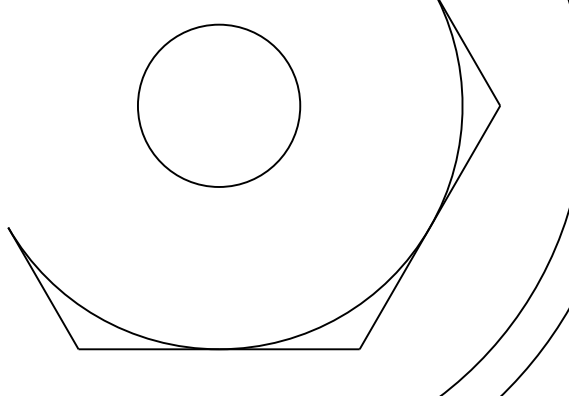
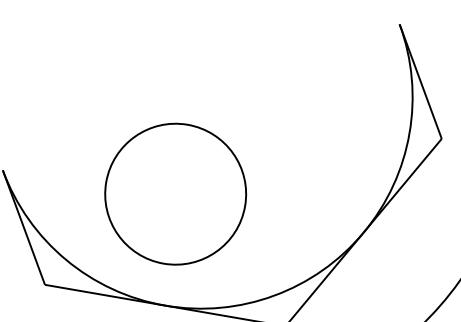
circle: (219, 105) -> (176, 193), moved

